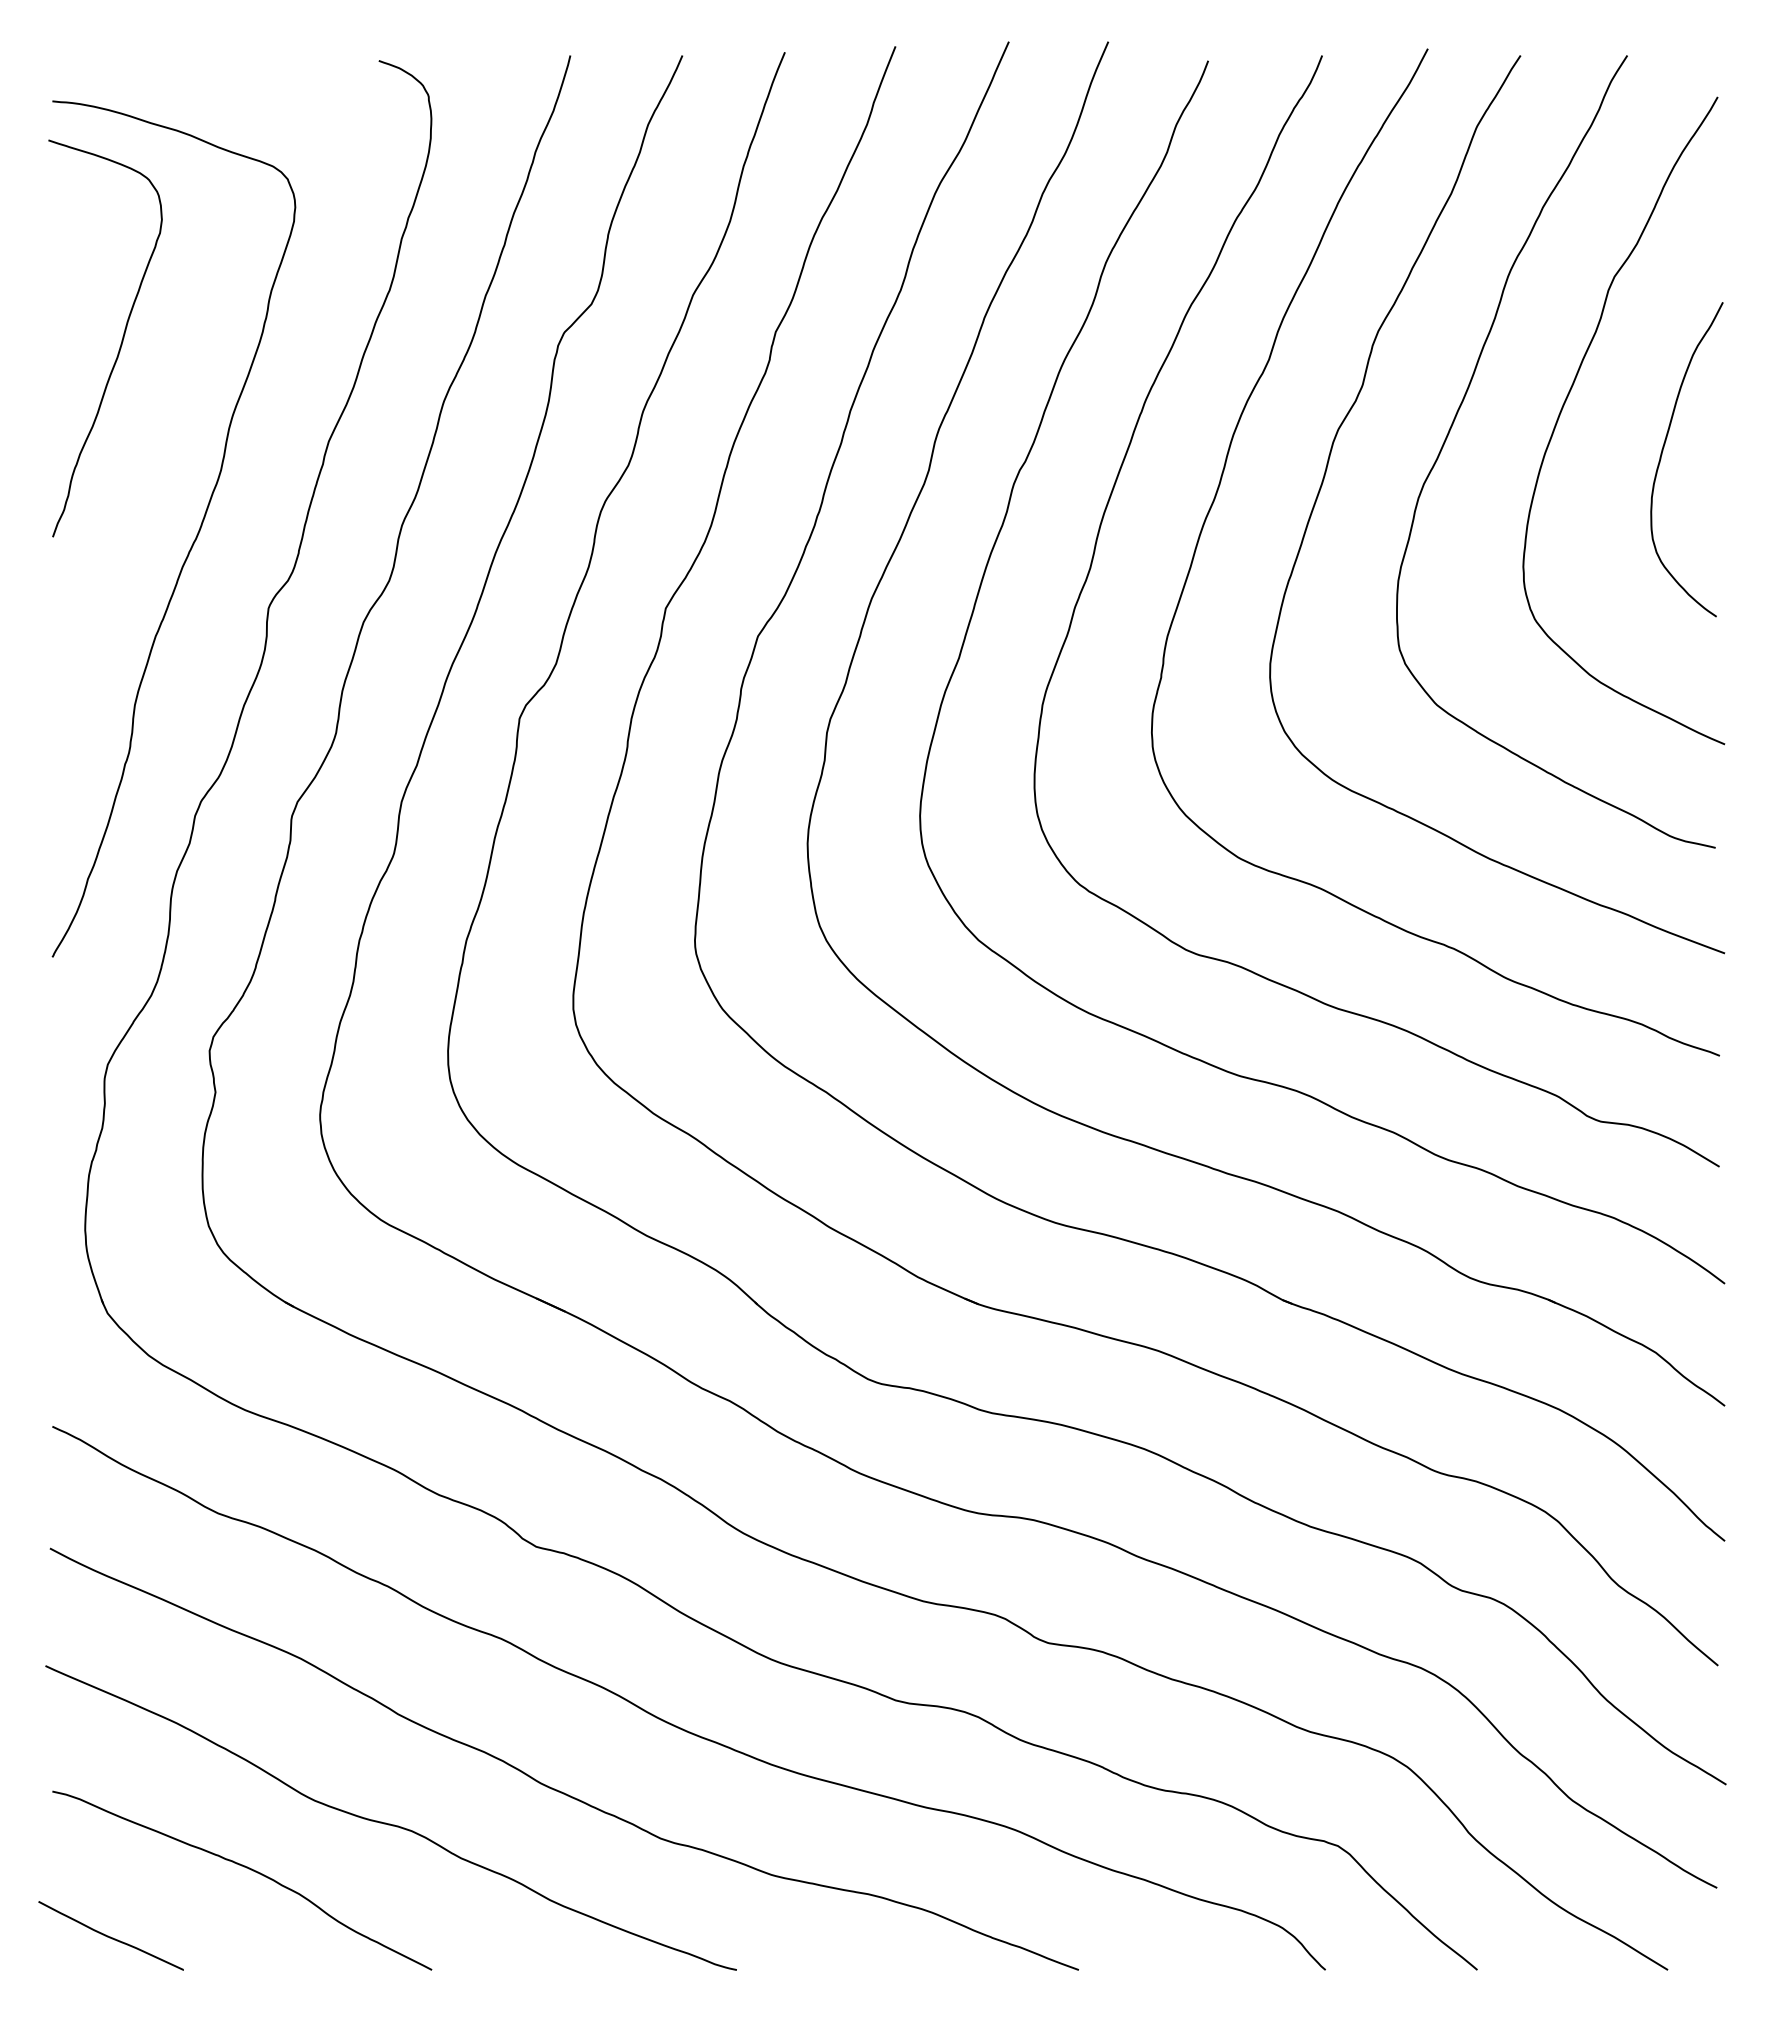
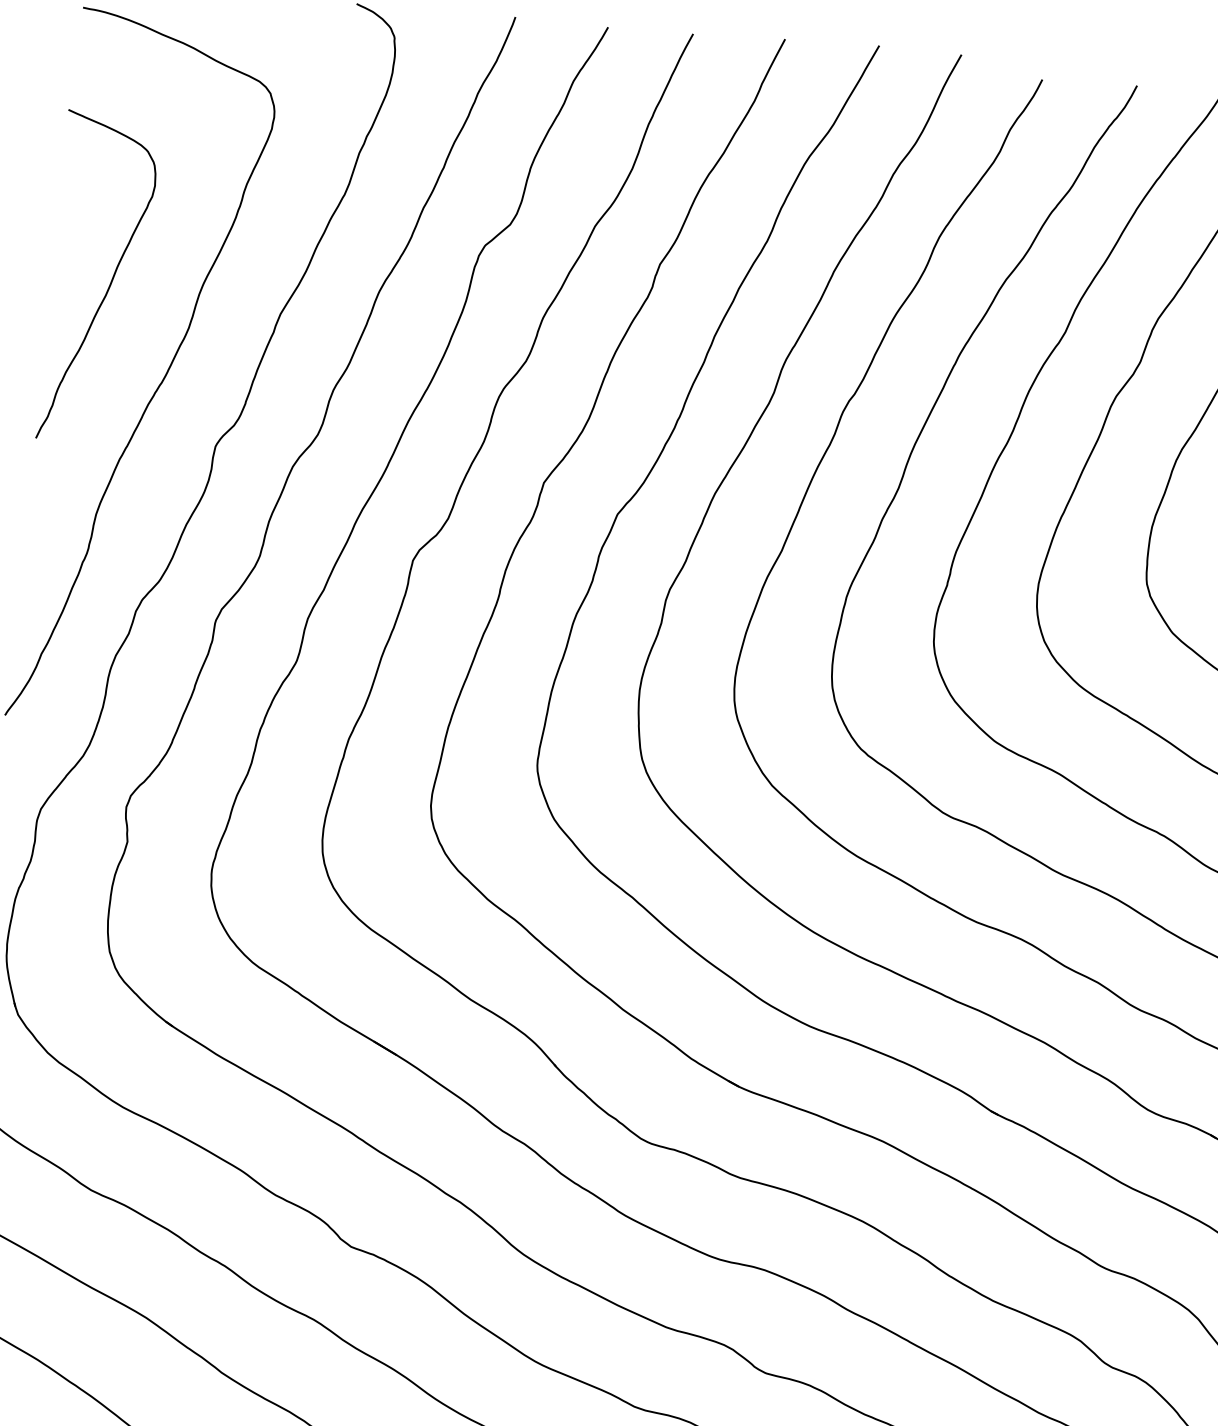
curve: (120, 343) -> (109, 284), moved

